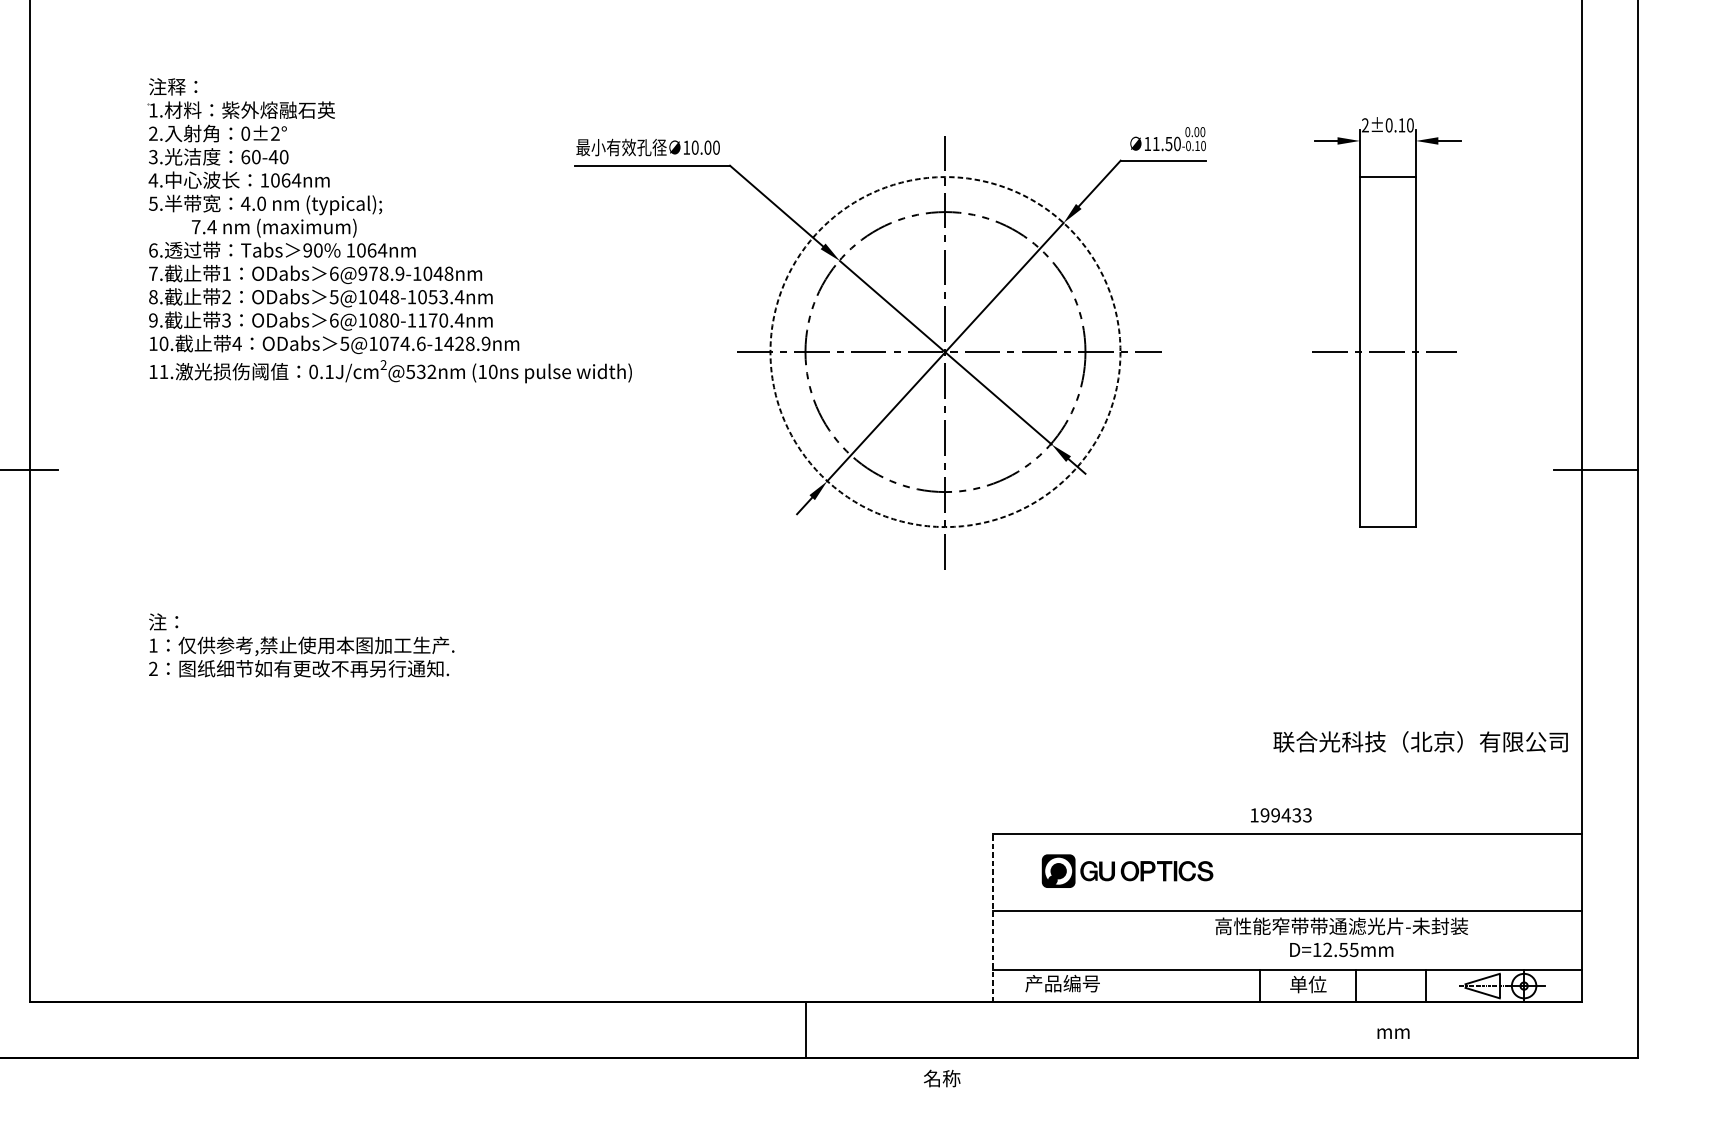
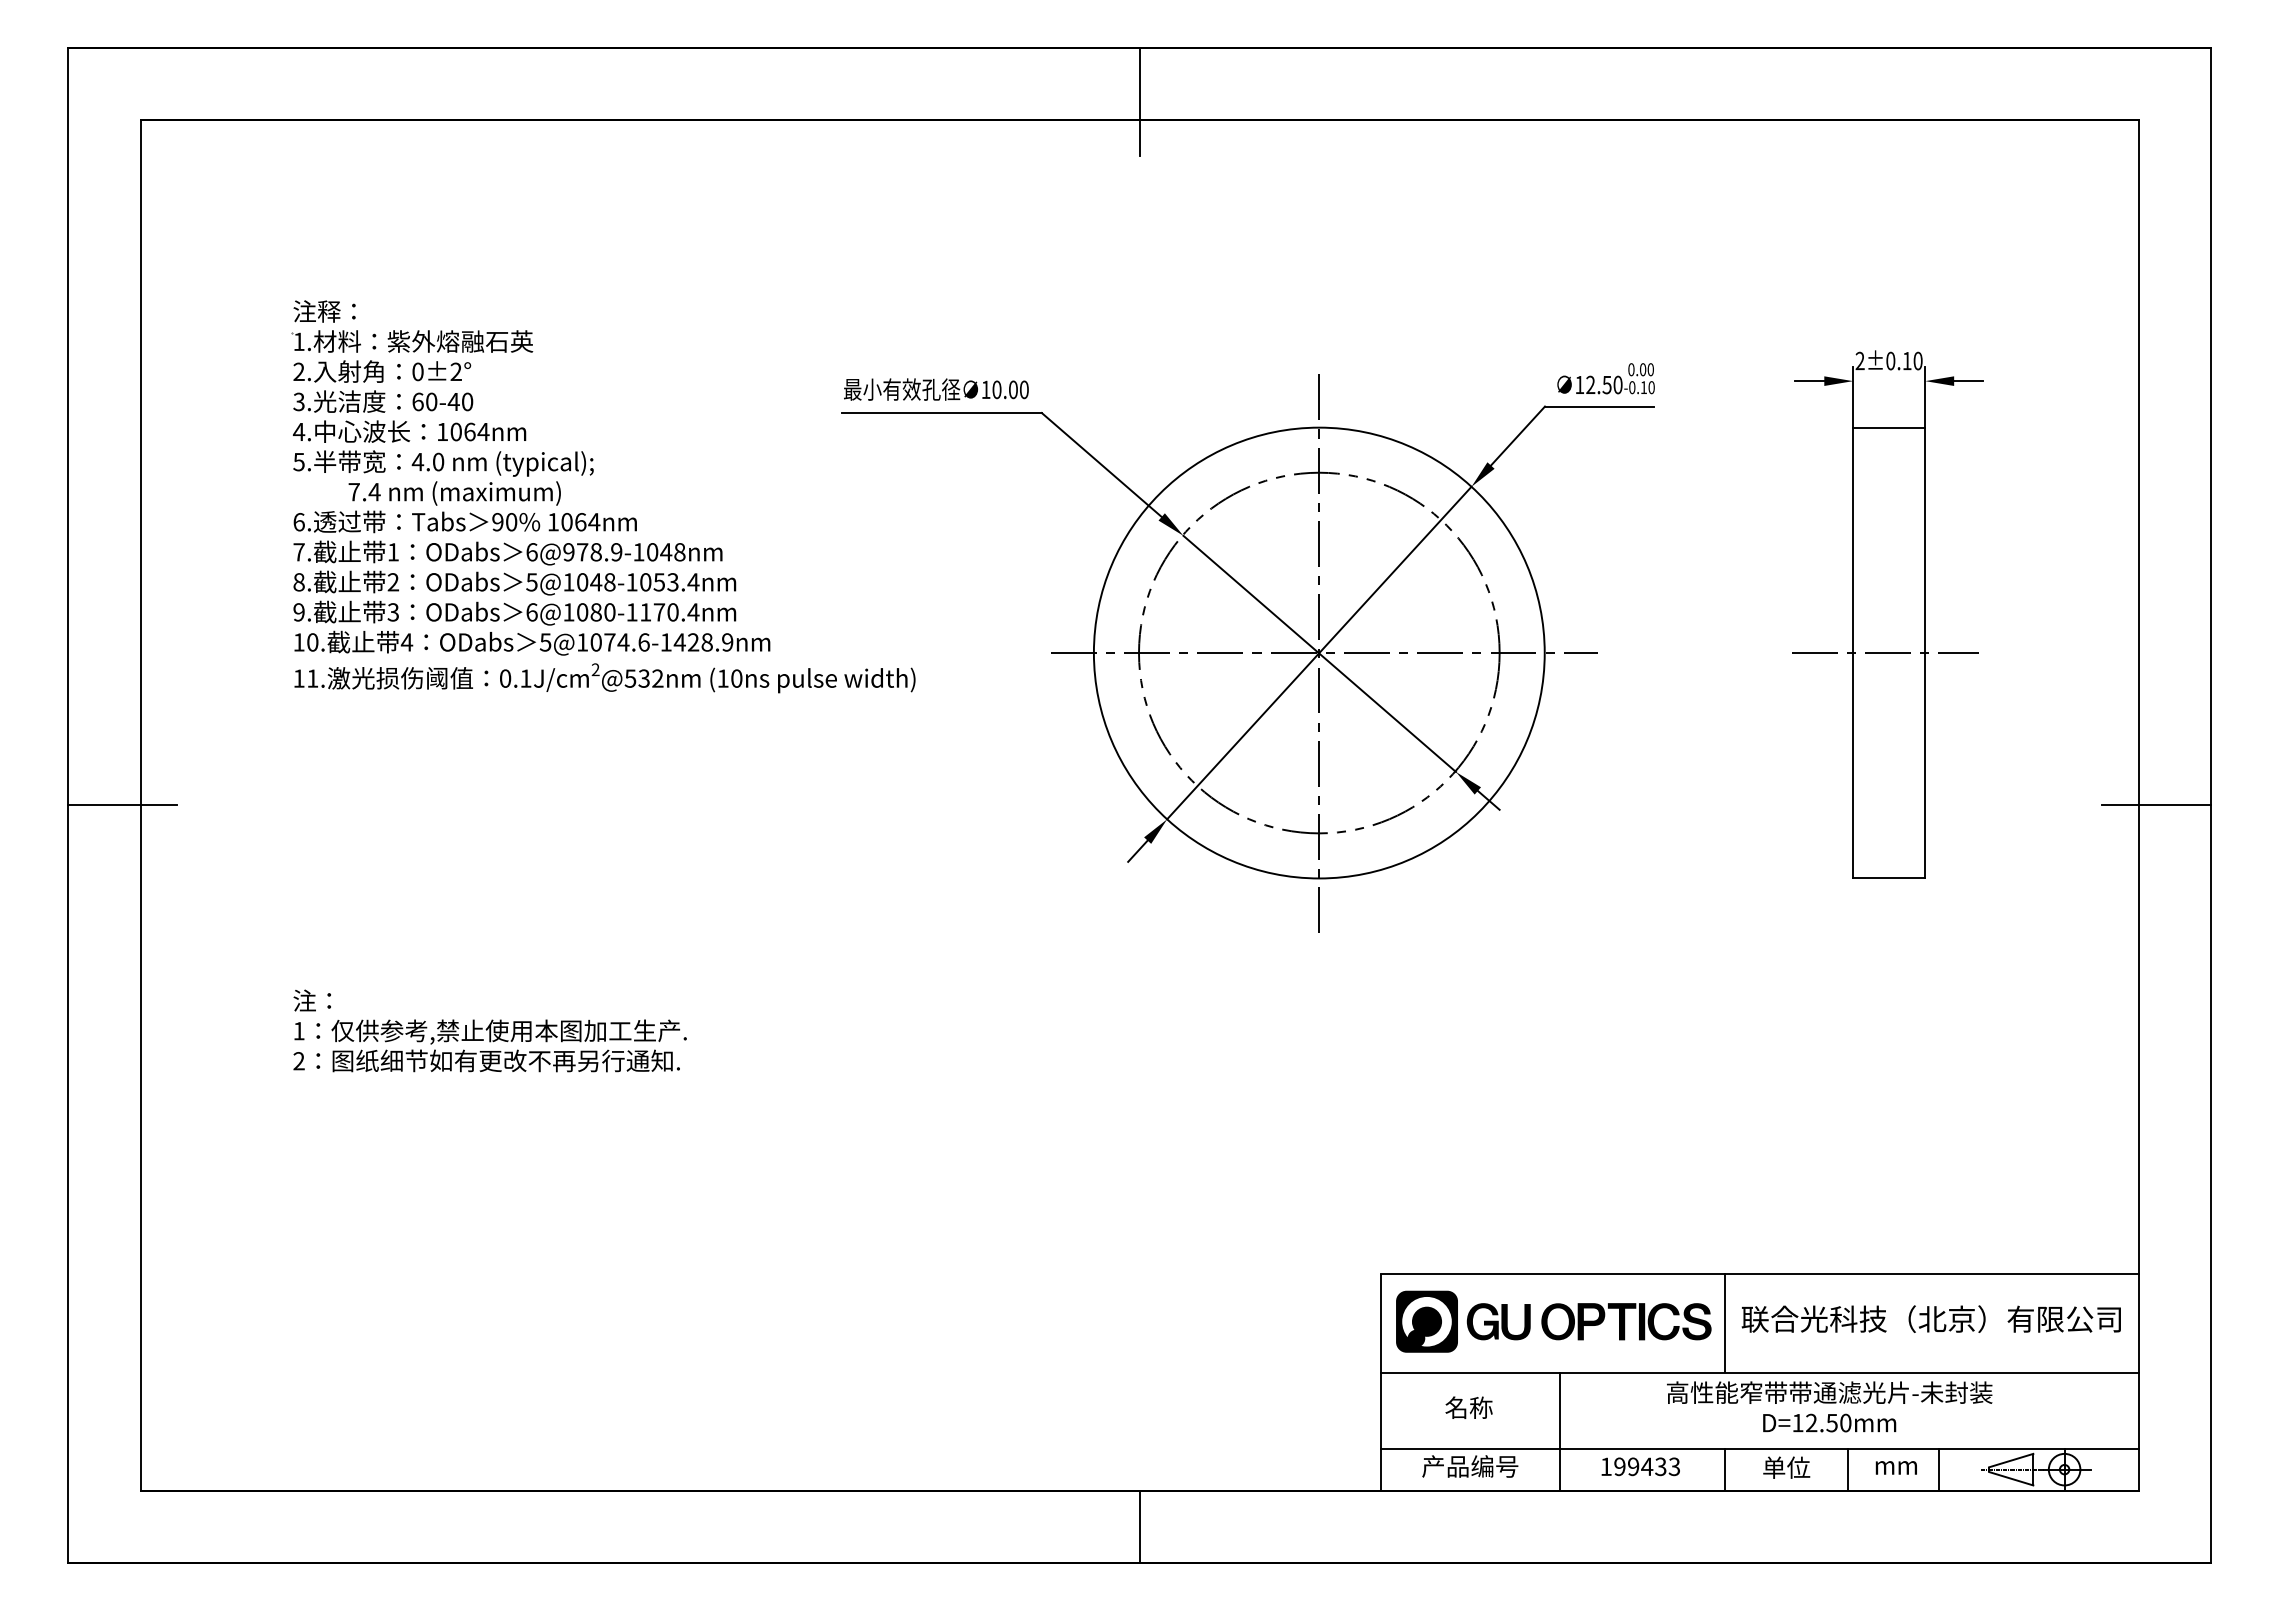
text: (1156, 143) -> (1590, 384), 11.50 -> 12.50
circle: (944, 351) -> (1318, 652), dashed -> solid
text: (1420, 741) -> (1930, 1318), moved
text: (1281, 815) -> (1640, 1466), moved
part: (1127, 871) -> (1553, 1321), size x1.43
line: (1260, 872) -> (1724, 1323), added
line: (993, 918) -> (1381, 1382), dashed -> solid
text: (1354, 949) -> (1845, 1422), D=12.55mm -> D=12.50mm
line: (1131, 956) -> (1559, 1431), added
text: (1392, 1033) -> (1895, 1467), moved
text: (941, 1078) -> (1468, 1407), moved

